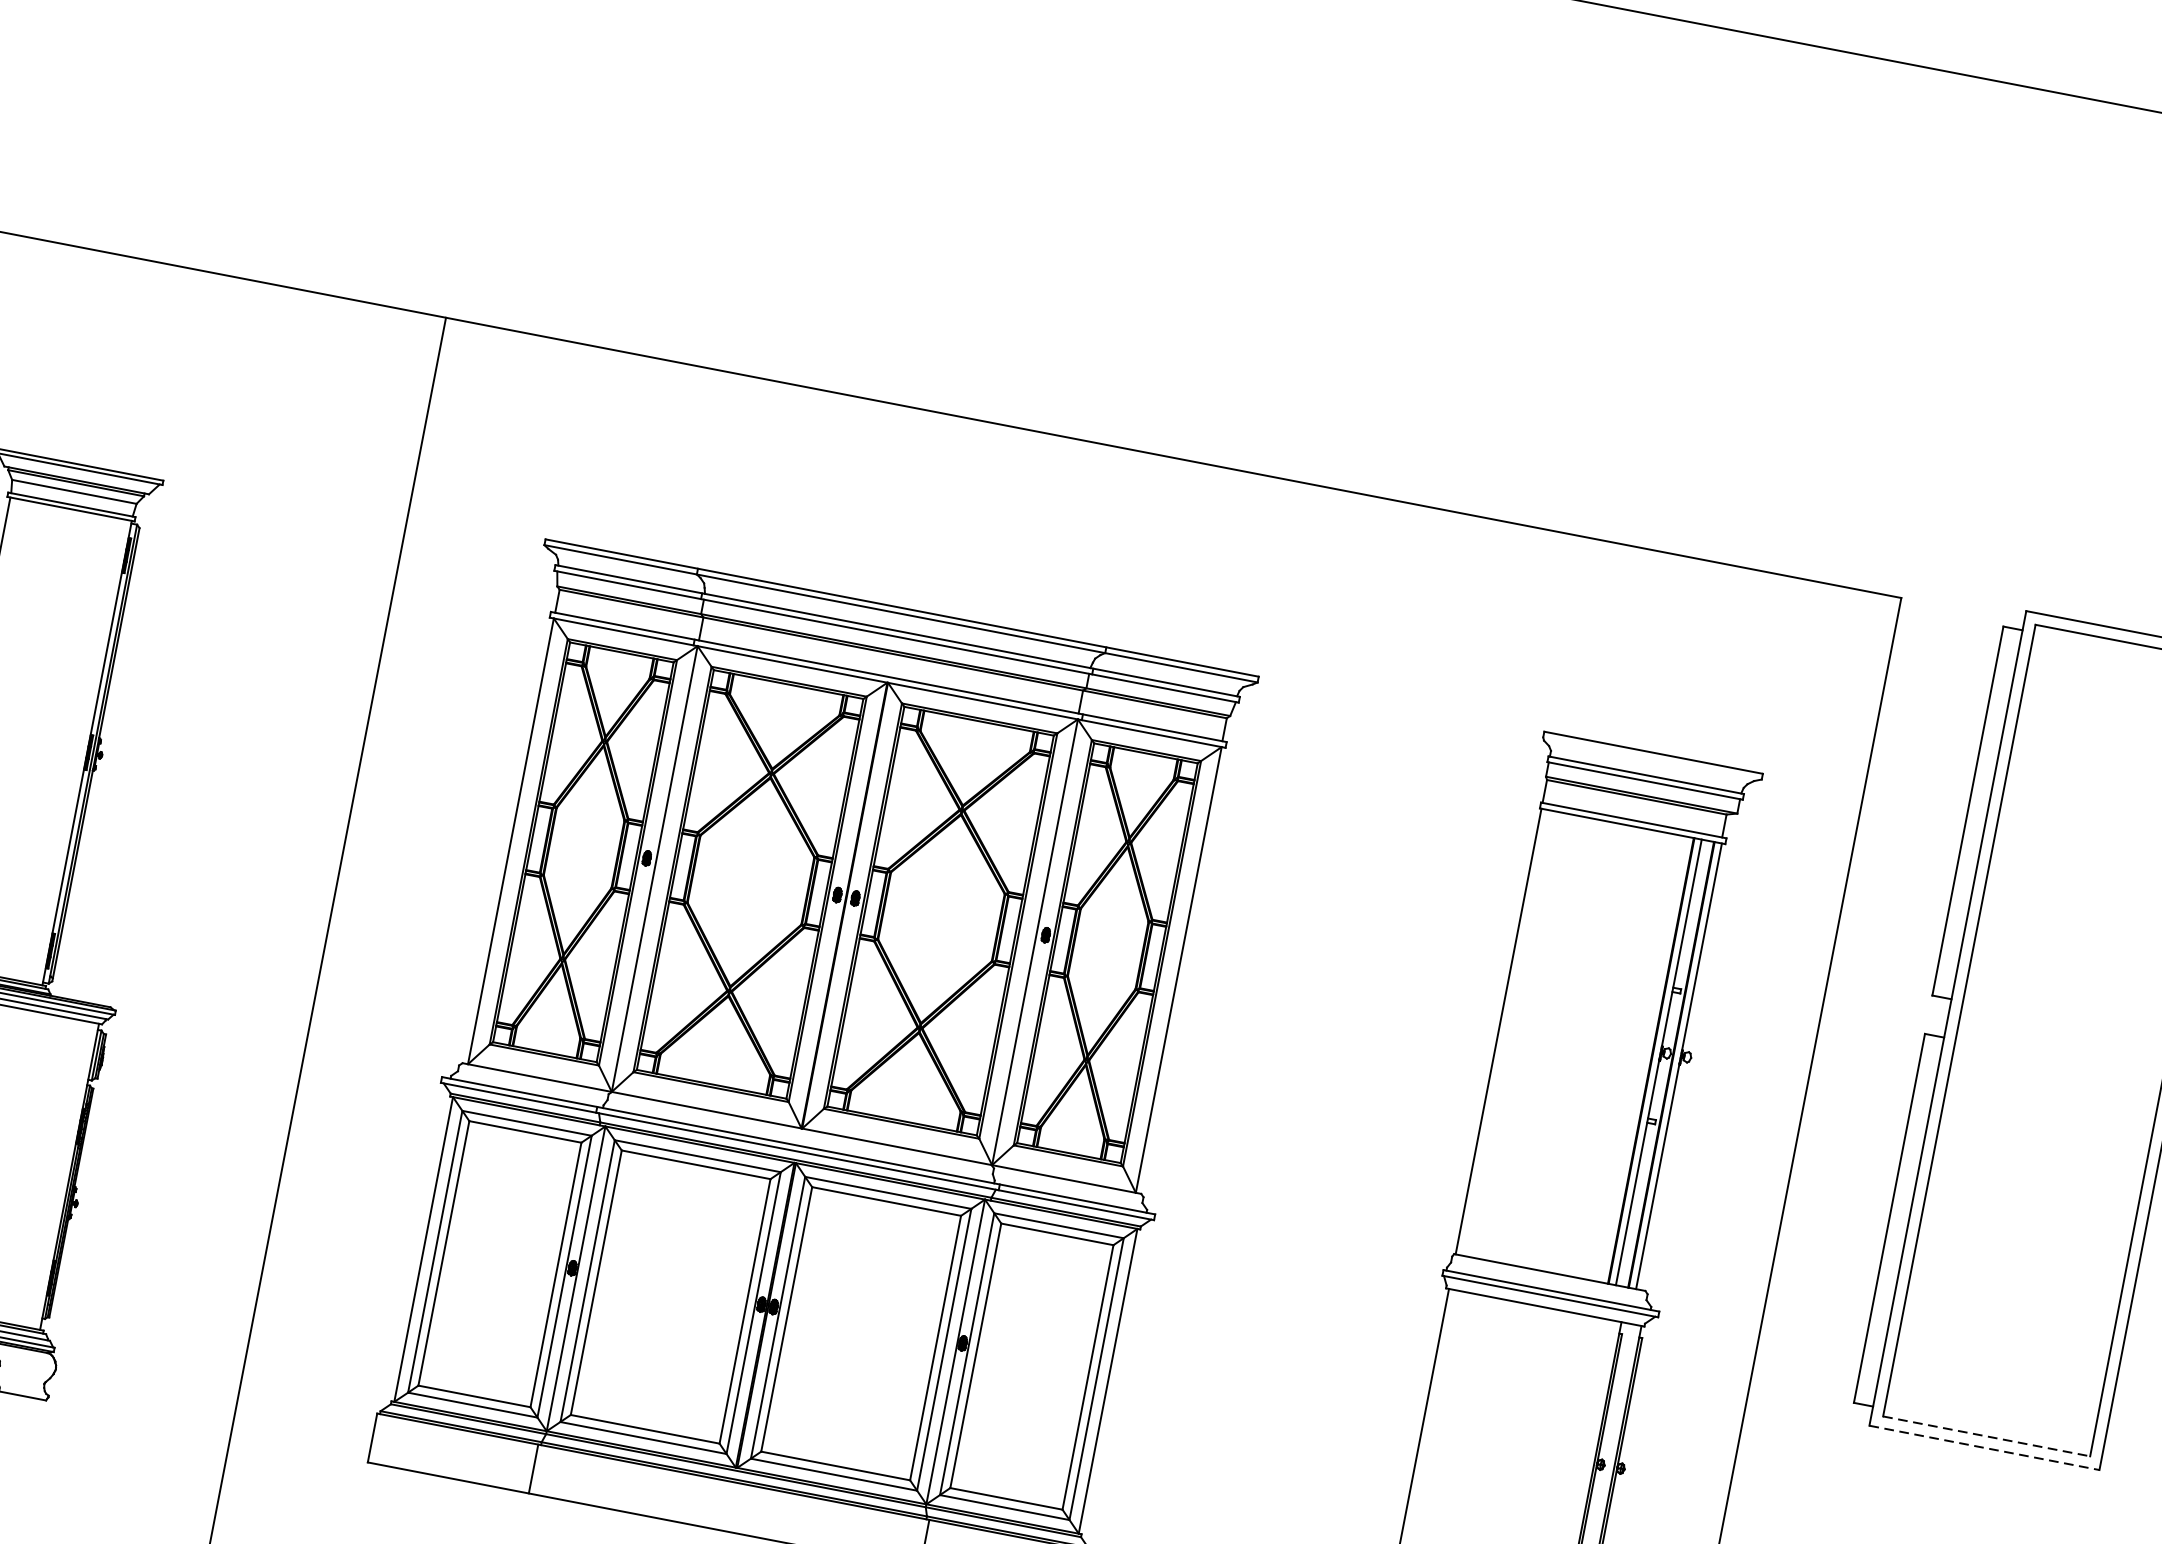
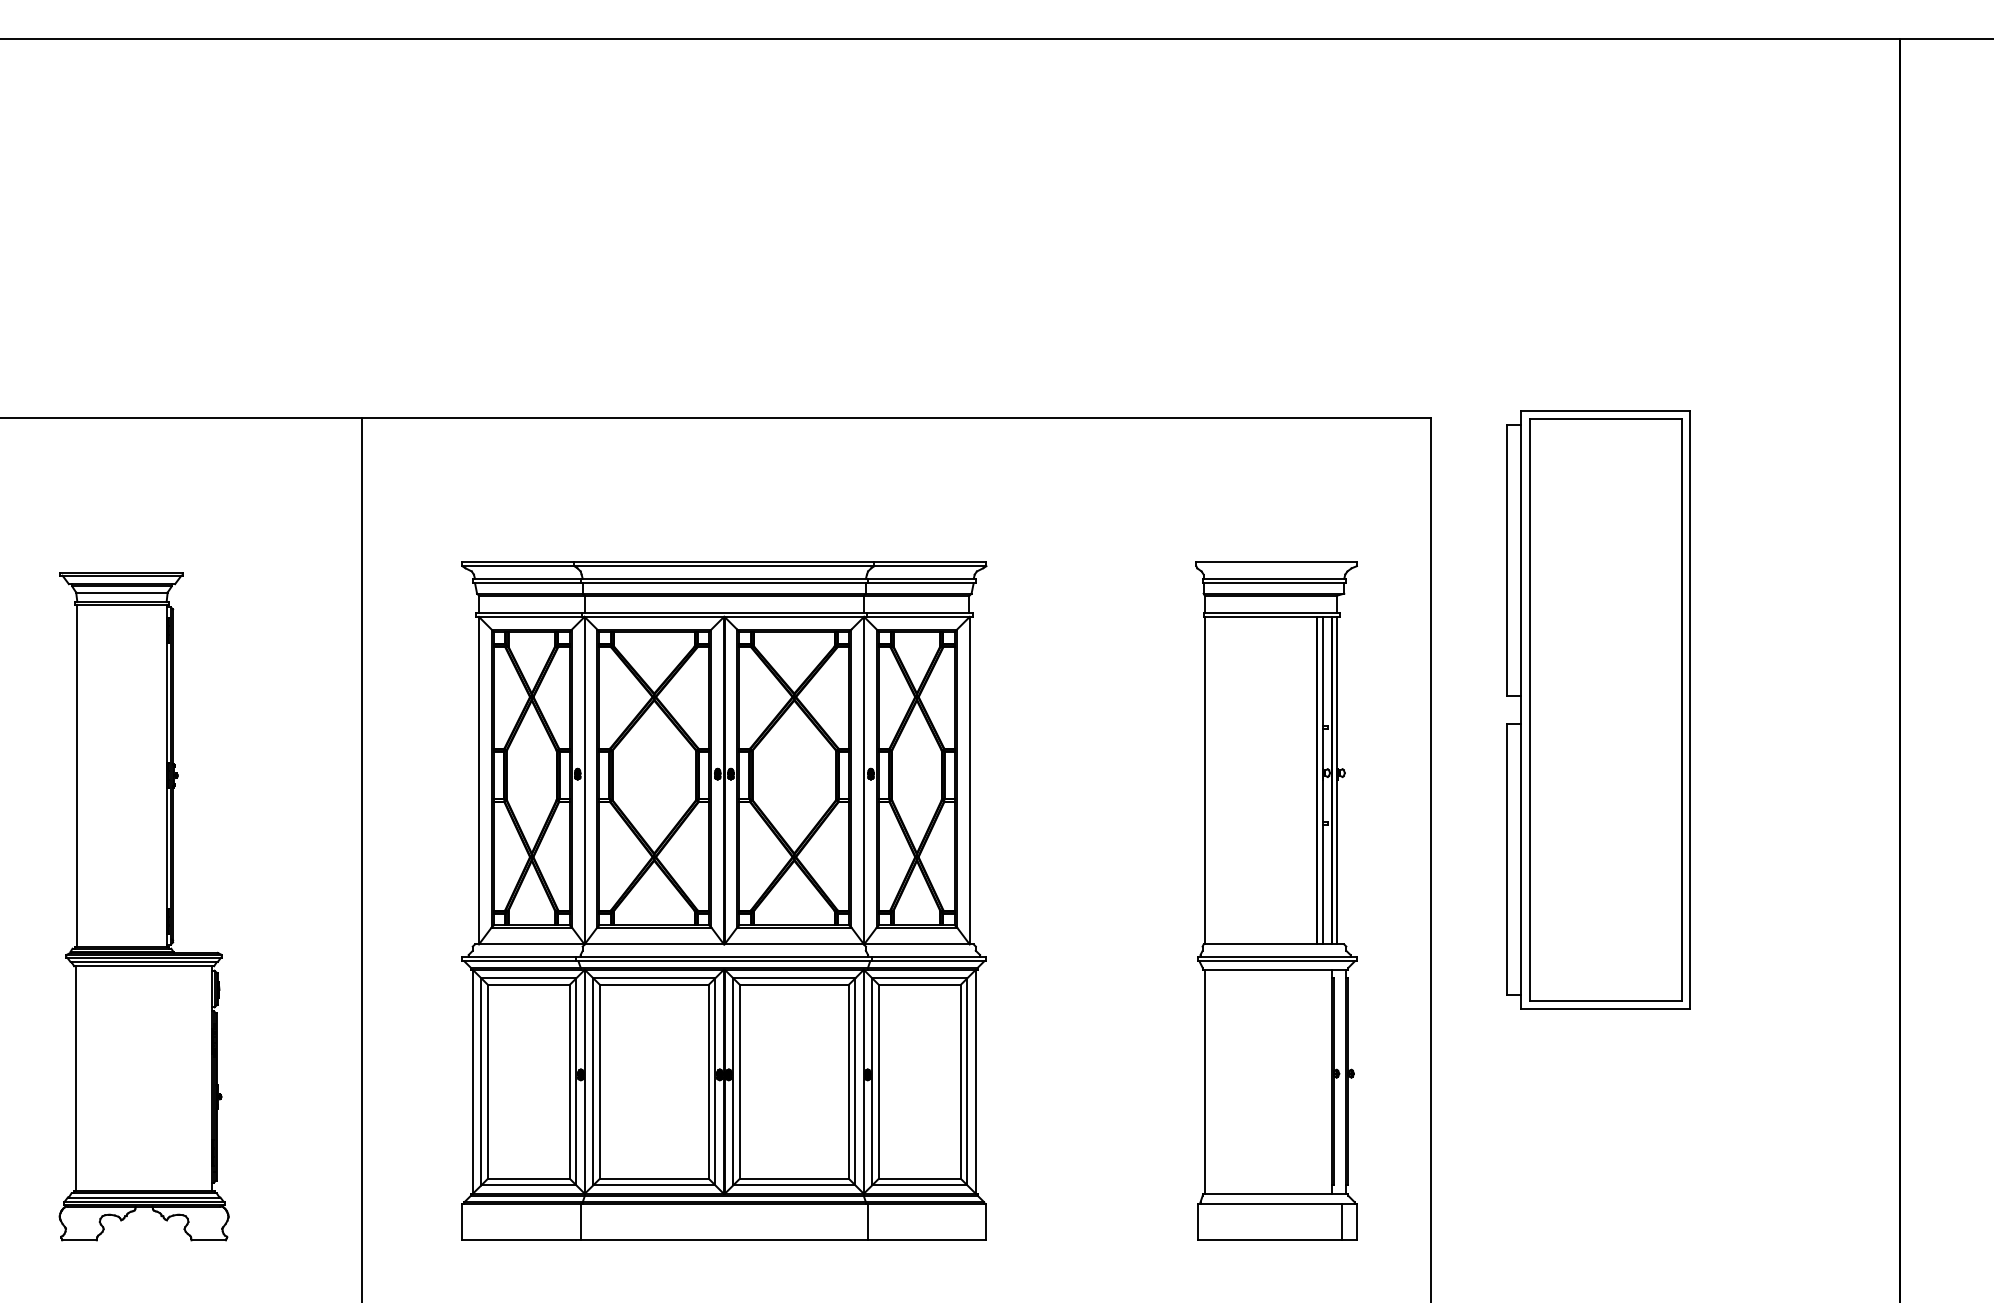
line: (1987, 1435) -> (1606, 1000), dashed -> solid
line: (1983, 1447) -> (1605, 1009), dashed -> solid

